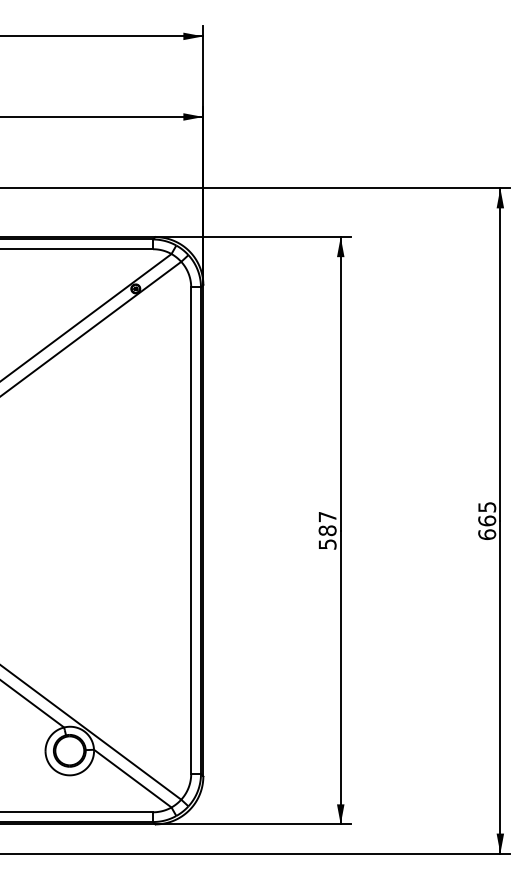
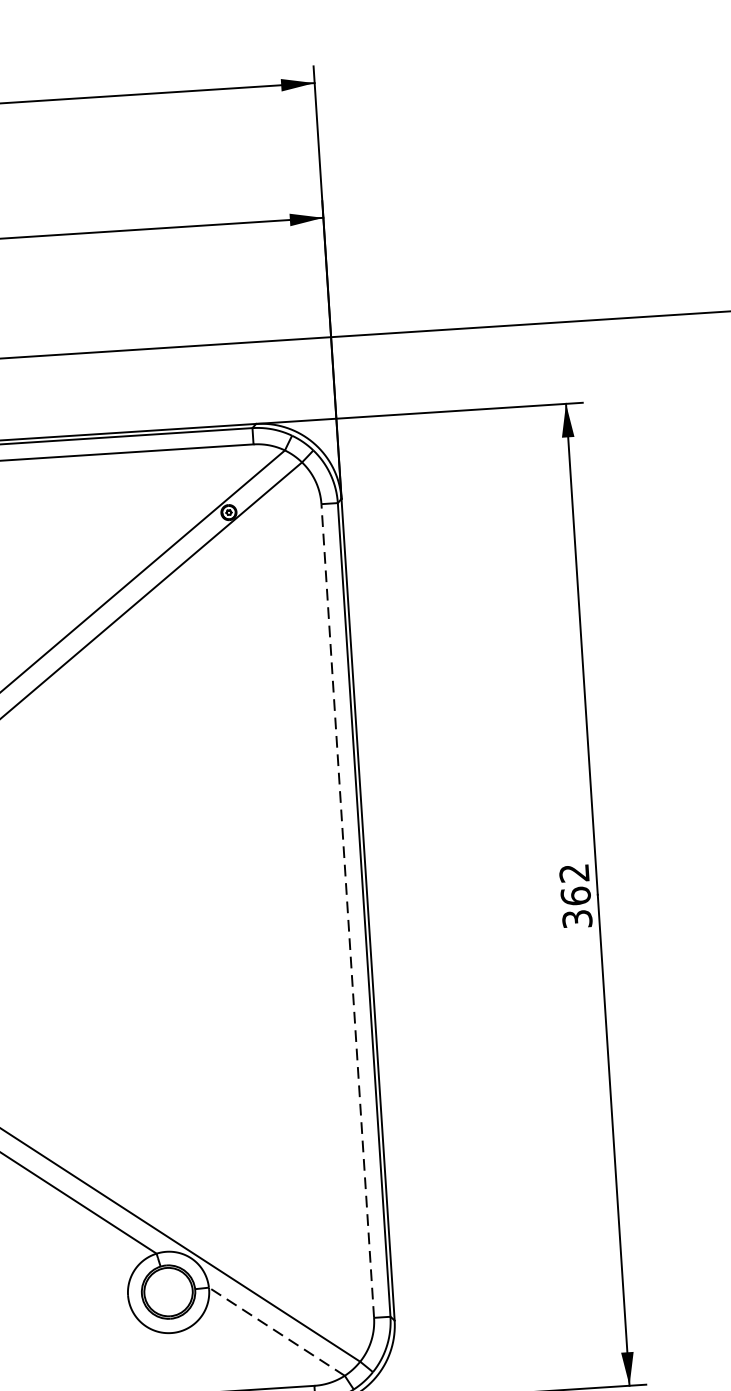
line: (191, 530) -> (348, 910), solid -> dashed
text: (327, 530) -> (575, 895), 587 -> 362
line: (132, 778) -> (276, 1331), solid -> dashed

